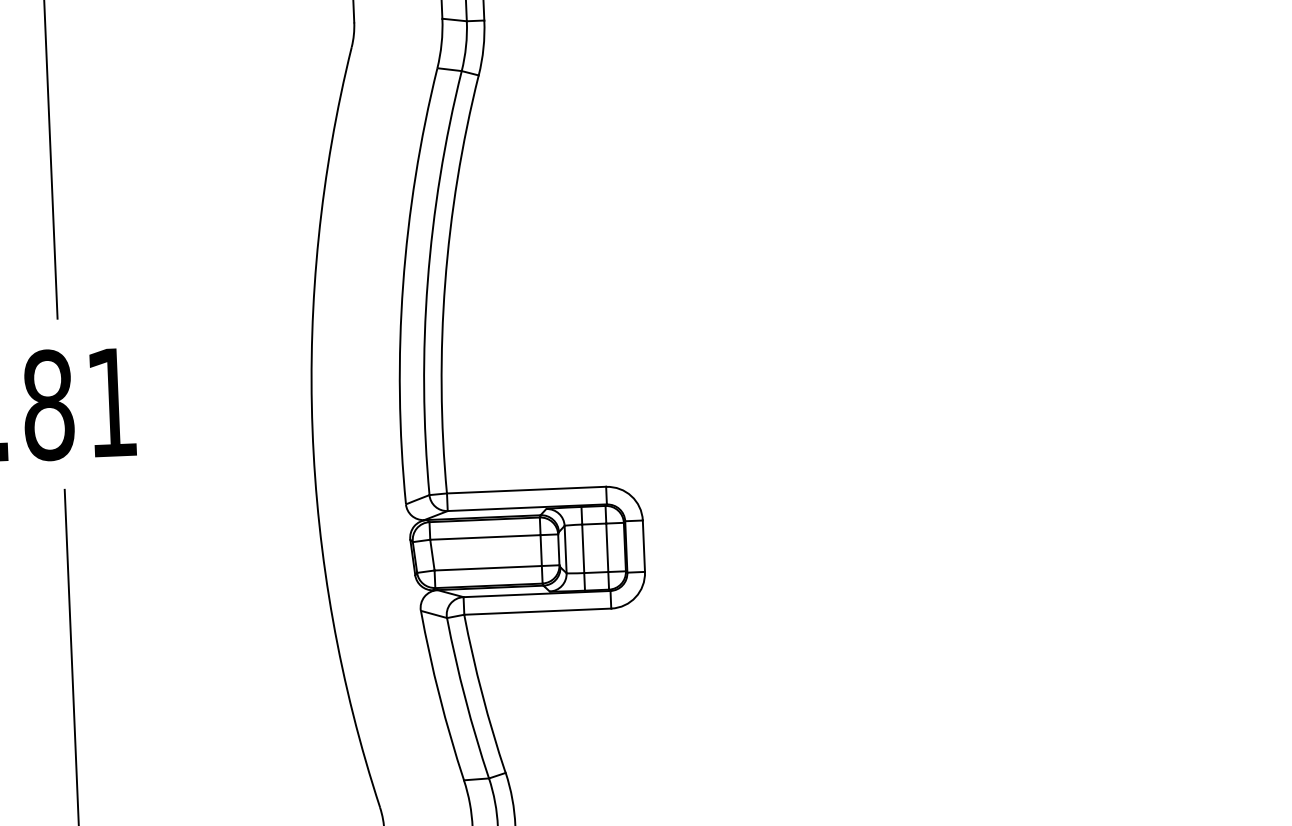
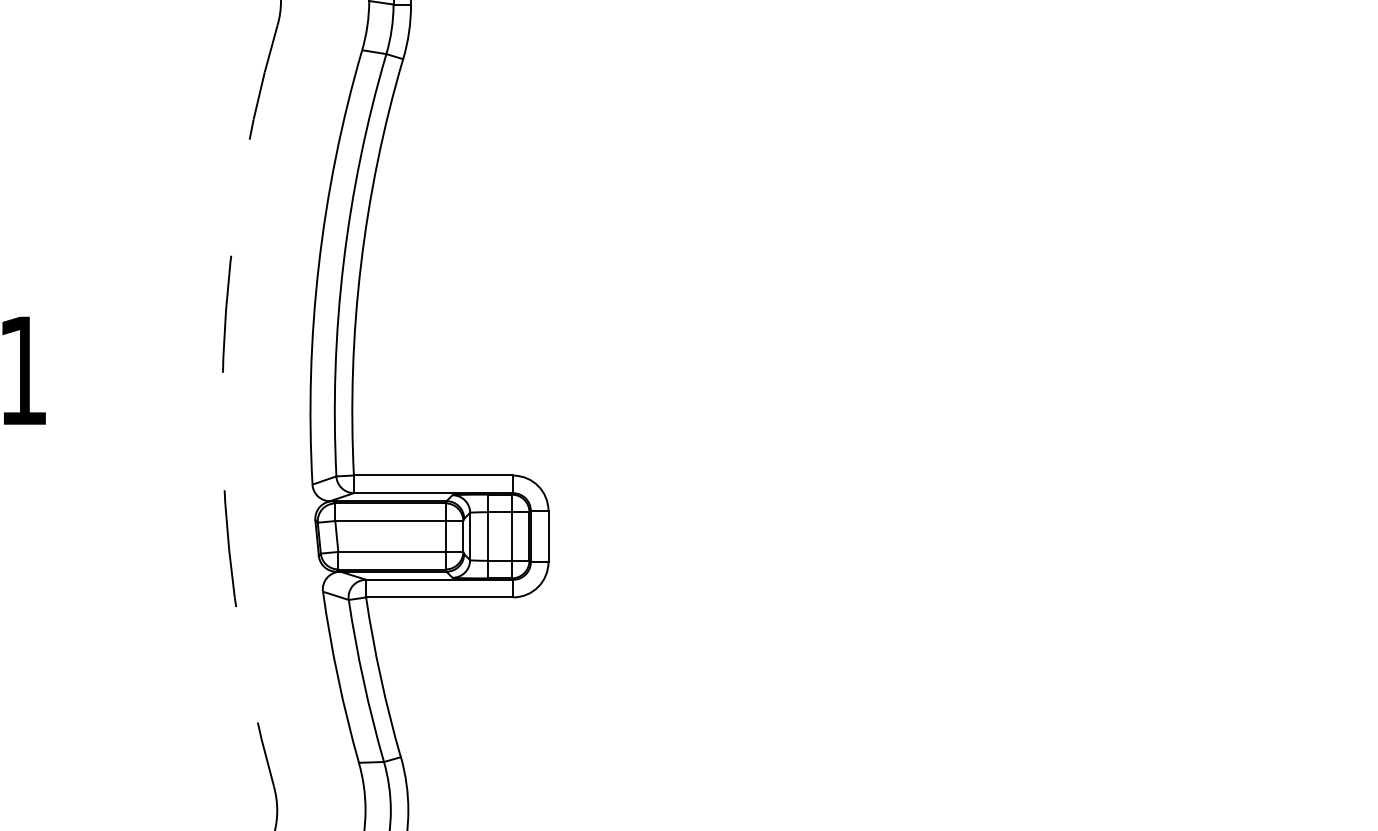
arc: (312, 429) -> (222, 405), solid -> dashed

